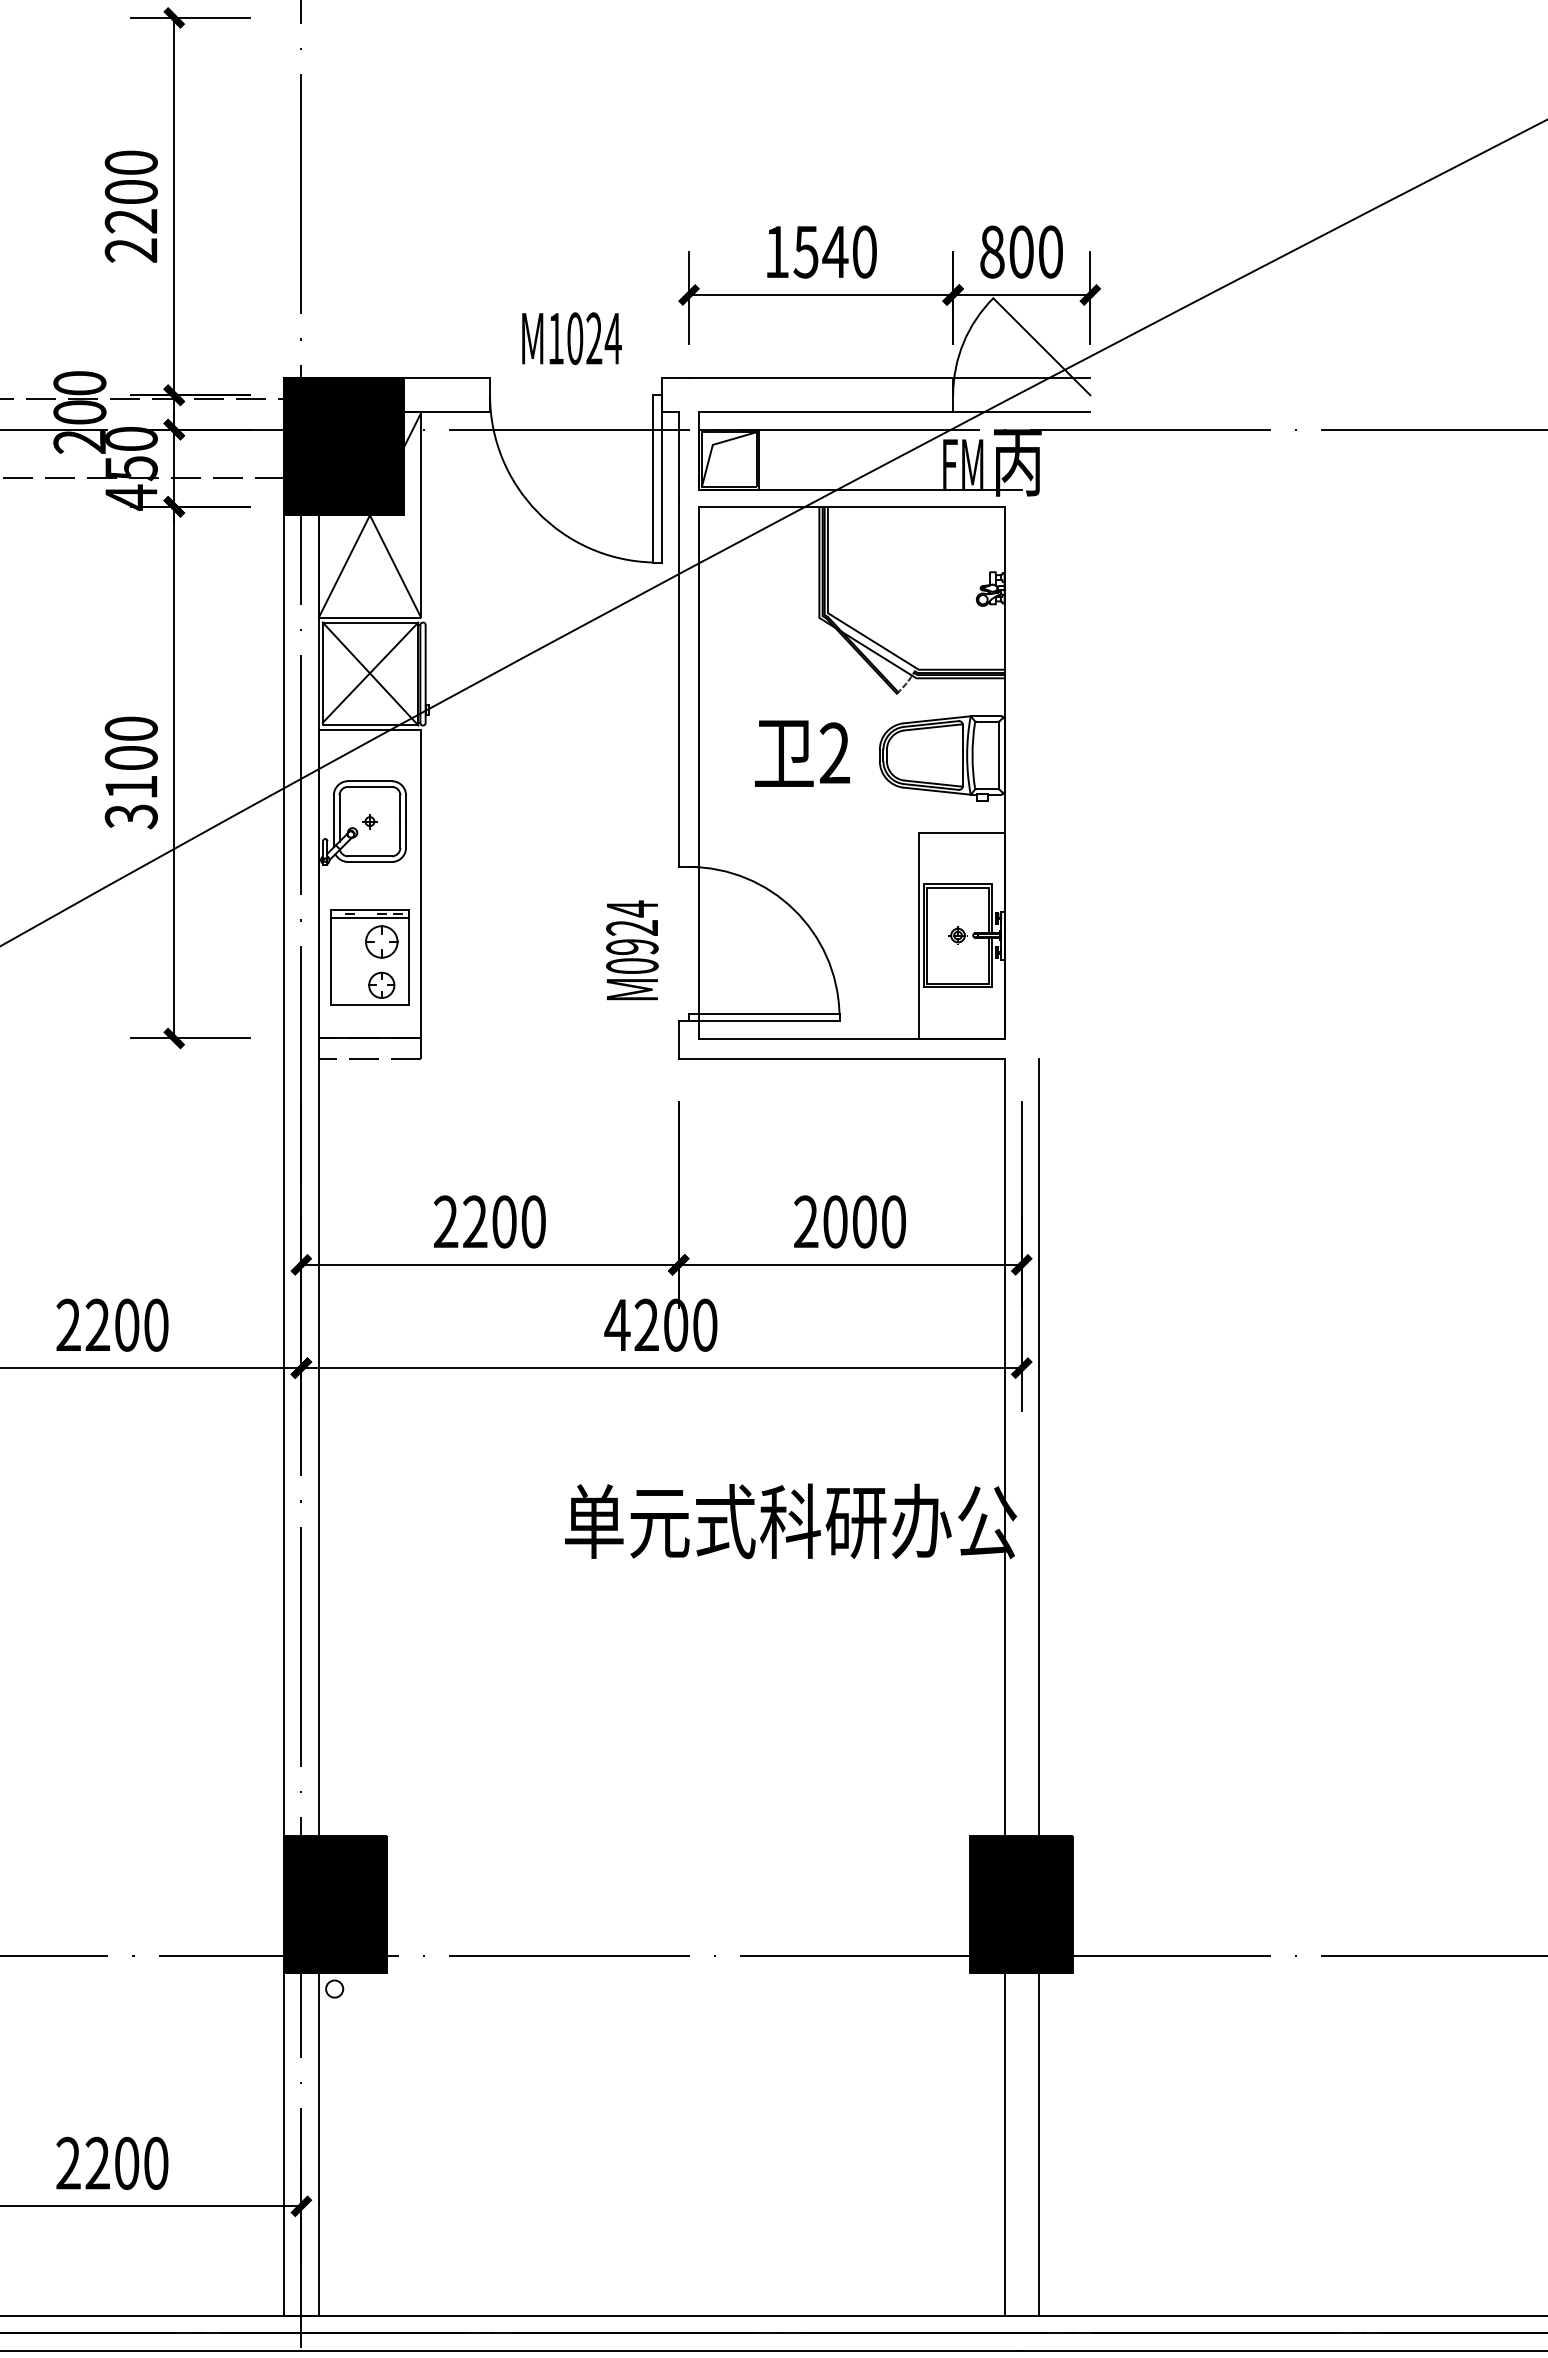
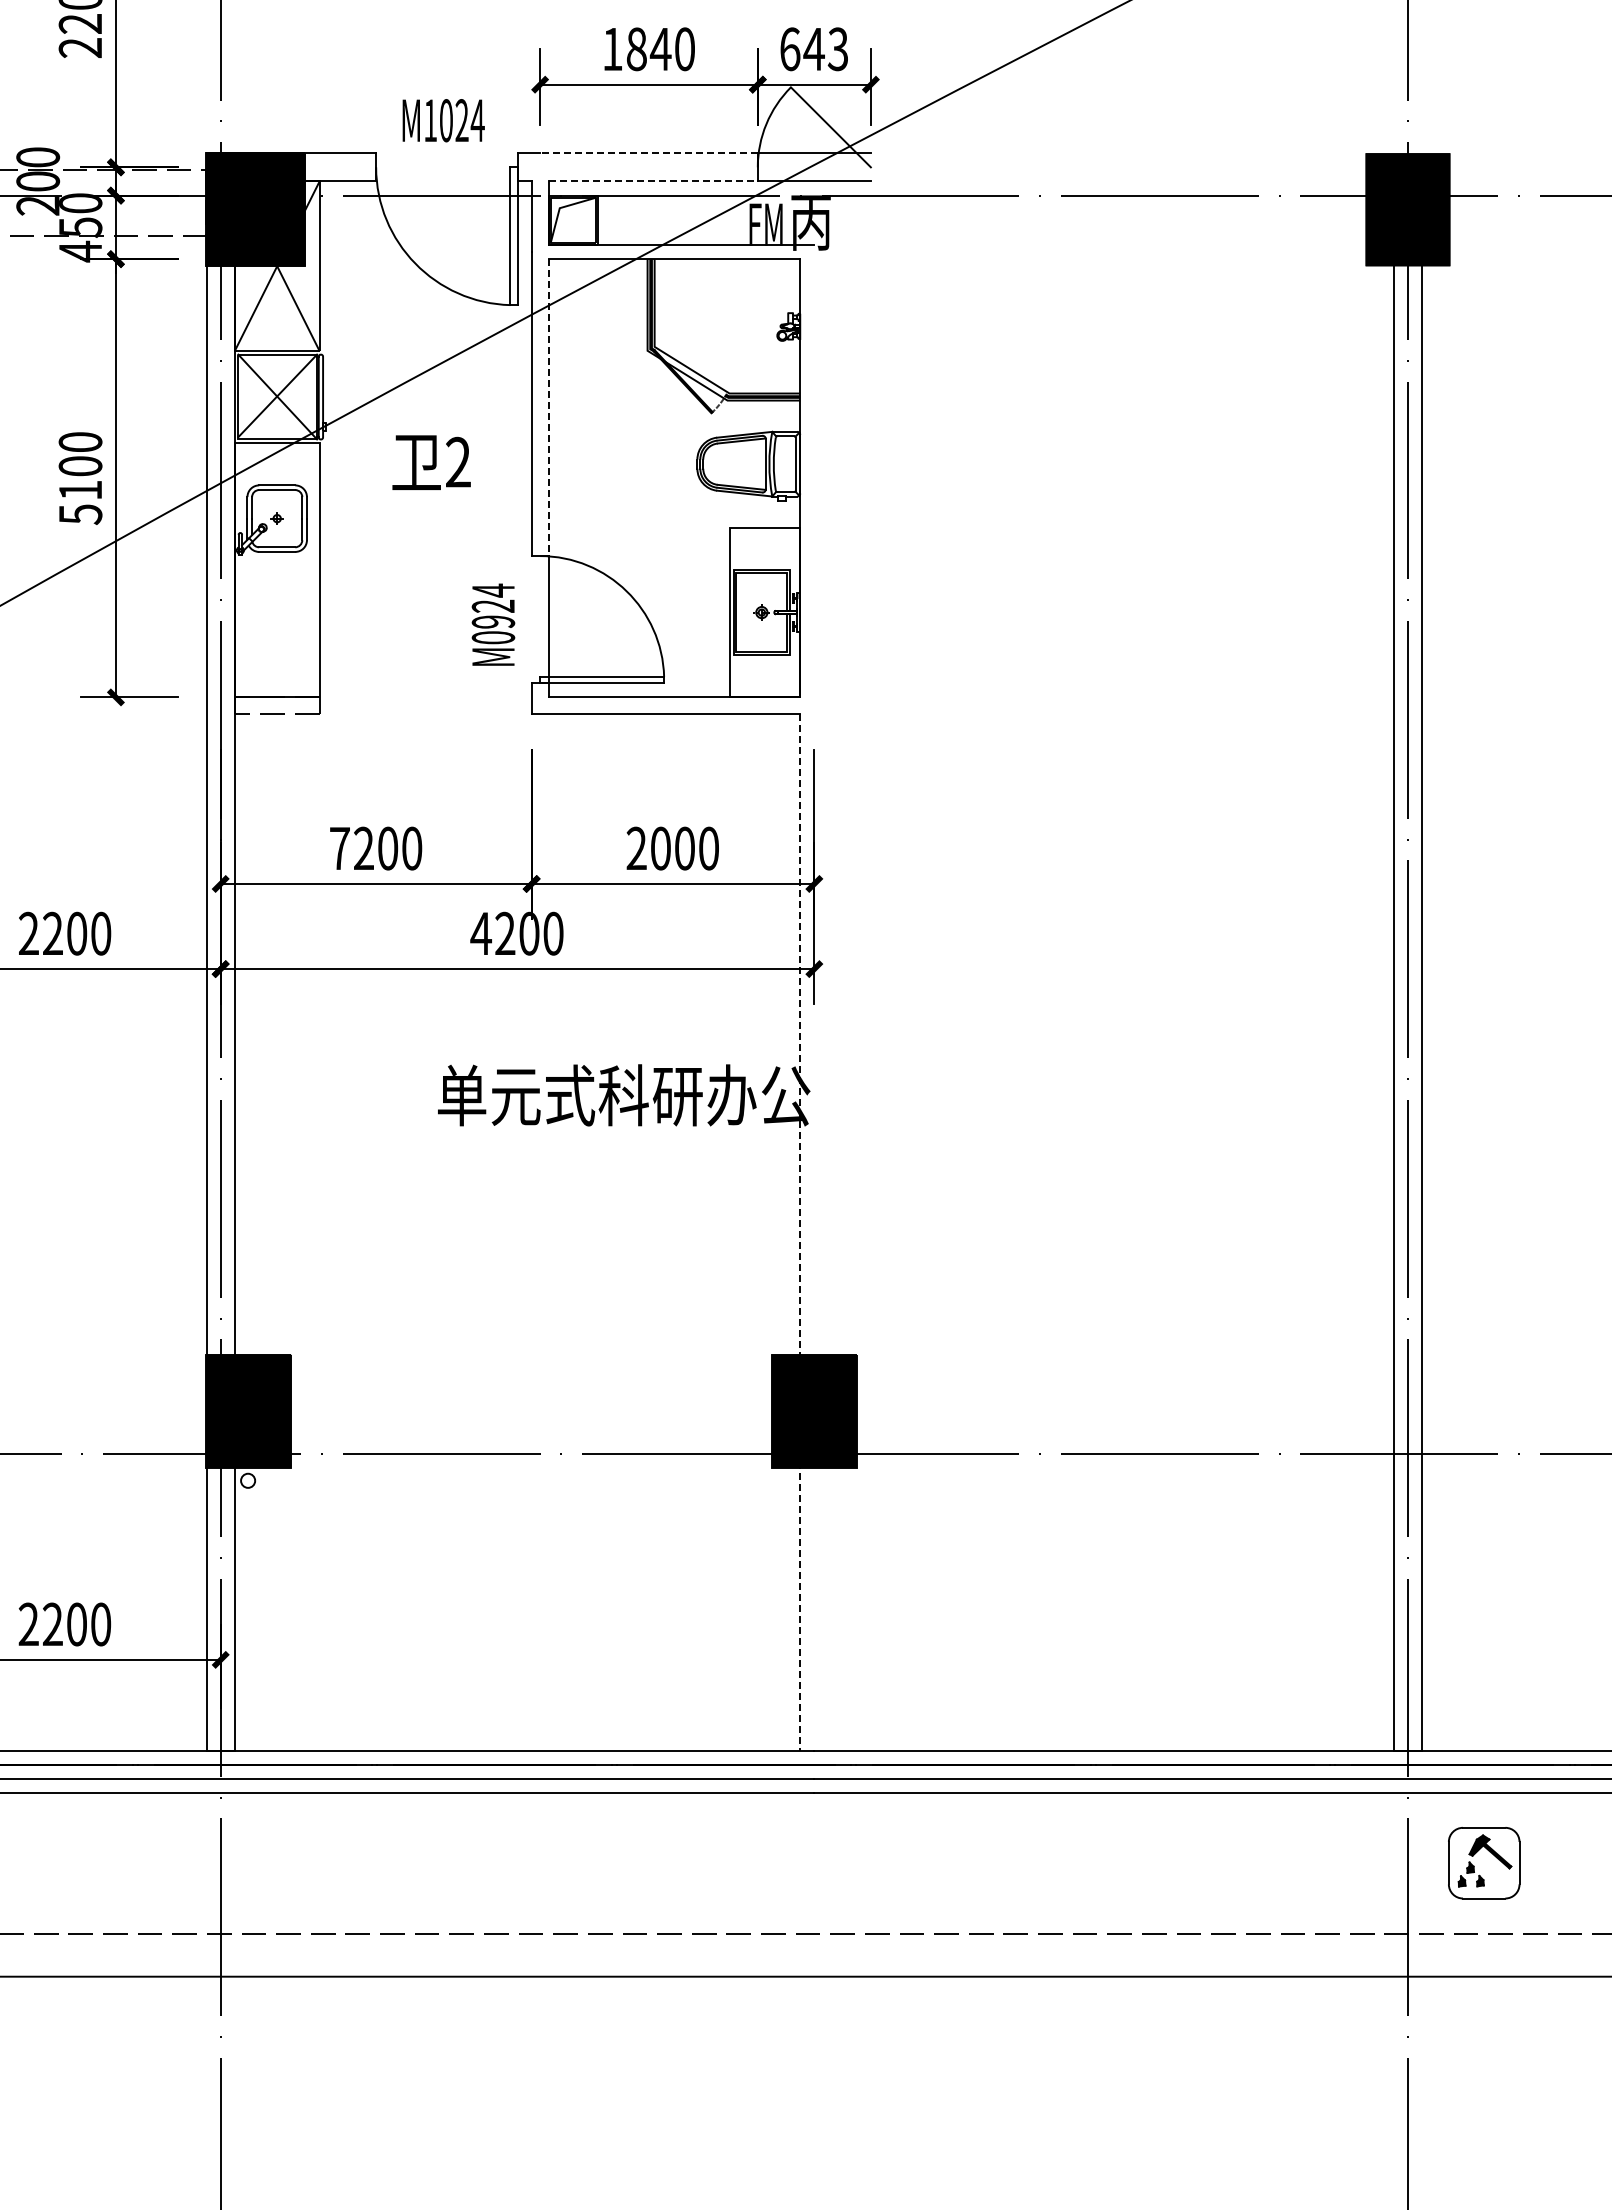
text: (805, 252) -> (636, 49), 1540 -> 1840
text: (1021, 252) -> (814, 49), 800 -> 643
line: (820, 378) -> (648, 153), solid -> dashed
line: (826, 412) -> (653, 181), solid -> dashed
line: (699, 687) -> (548, 408), solid -> dashed
text: (802, 753) -> (431, 462), moved
text: (130, 816) -> (79, 514), 3100 -> 5100
part: (370, 957) -> (277, 630), removed
text: (445, 1220) -> (339, 847), 2200 -> 7200
line: (1004, 1687) -> (800, 1232), solid -> dashed
line: (1038, 1687) -> (828, 1232), removed

